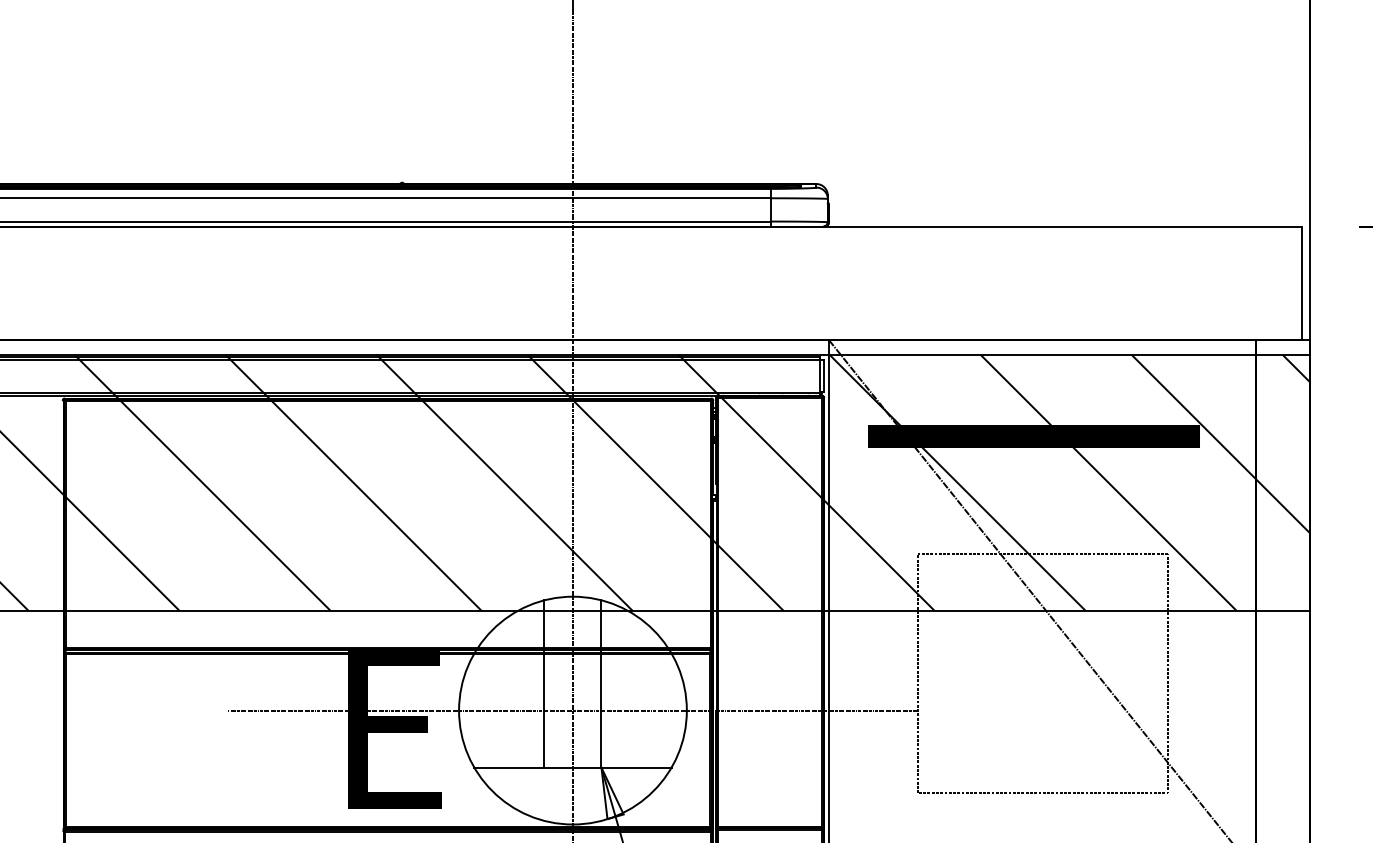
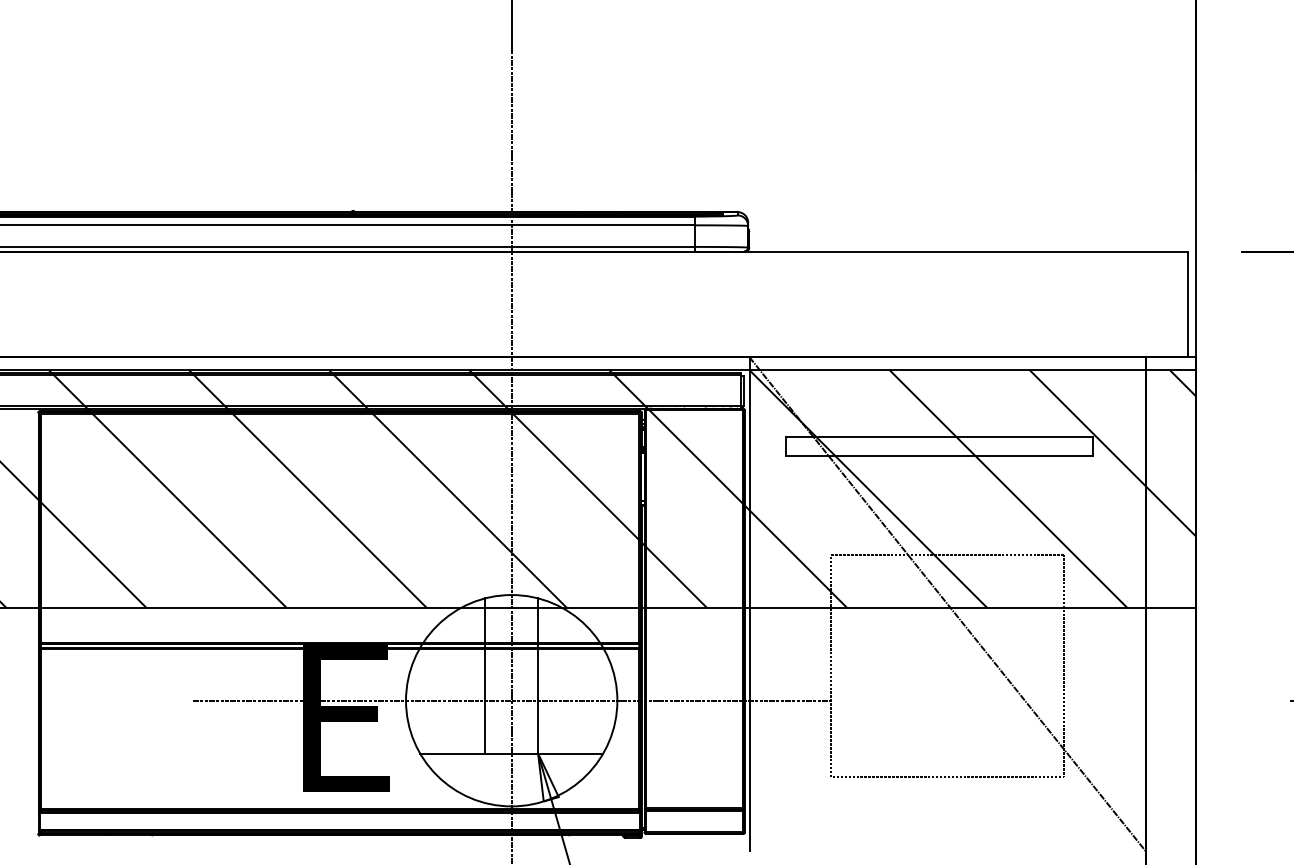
hatch: (1034, 436) -> (939, 446), removed

